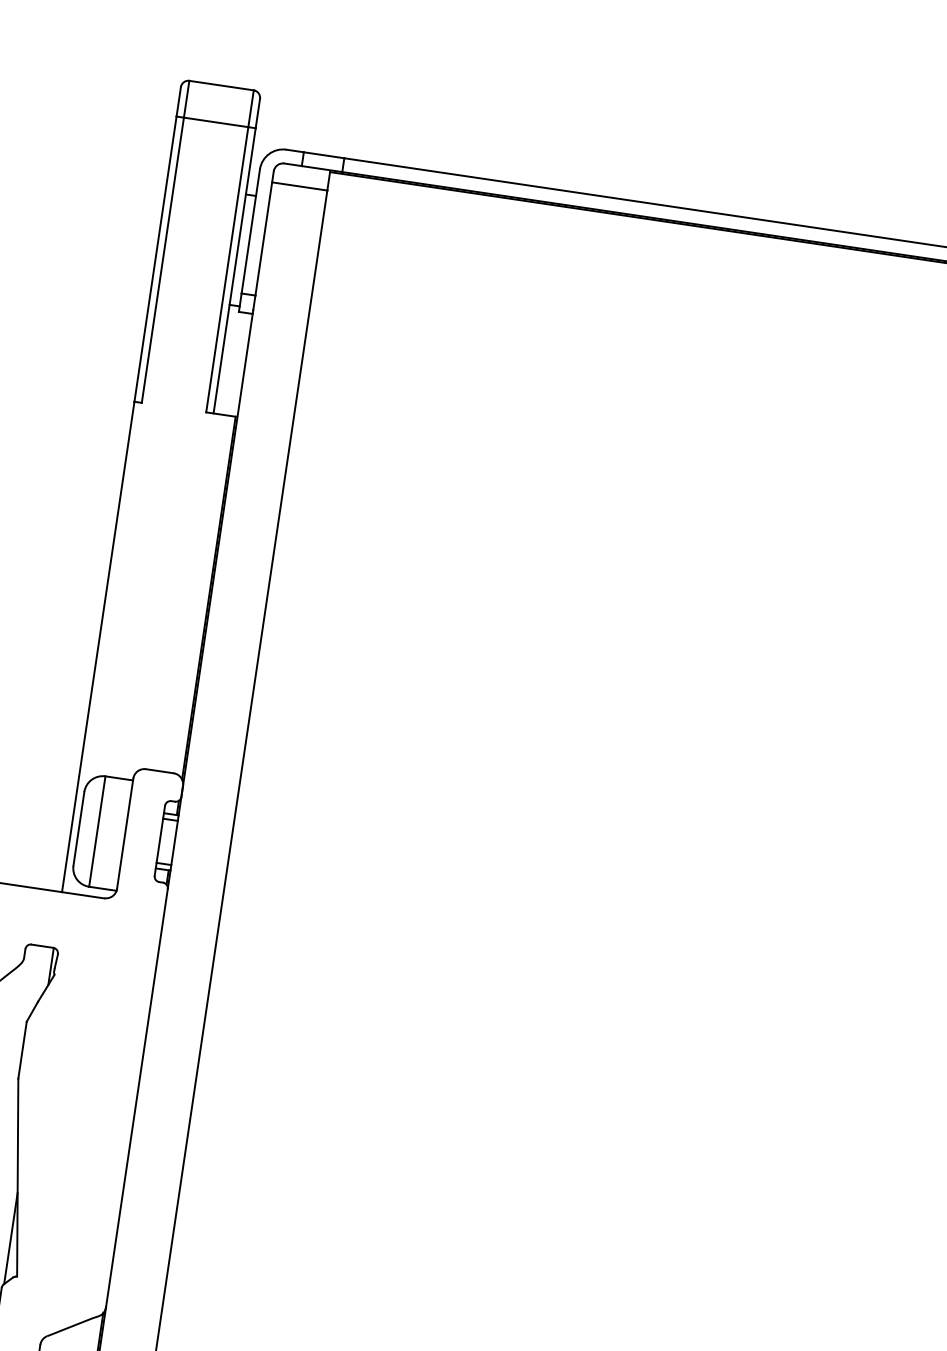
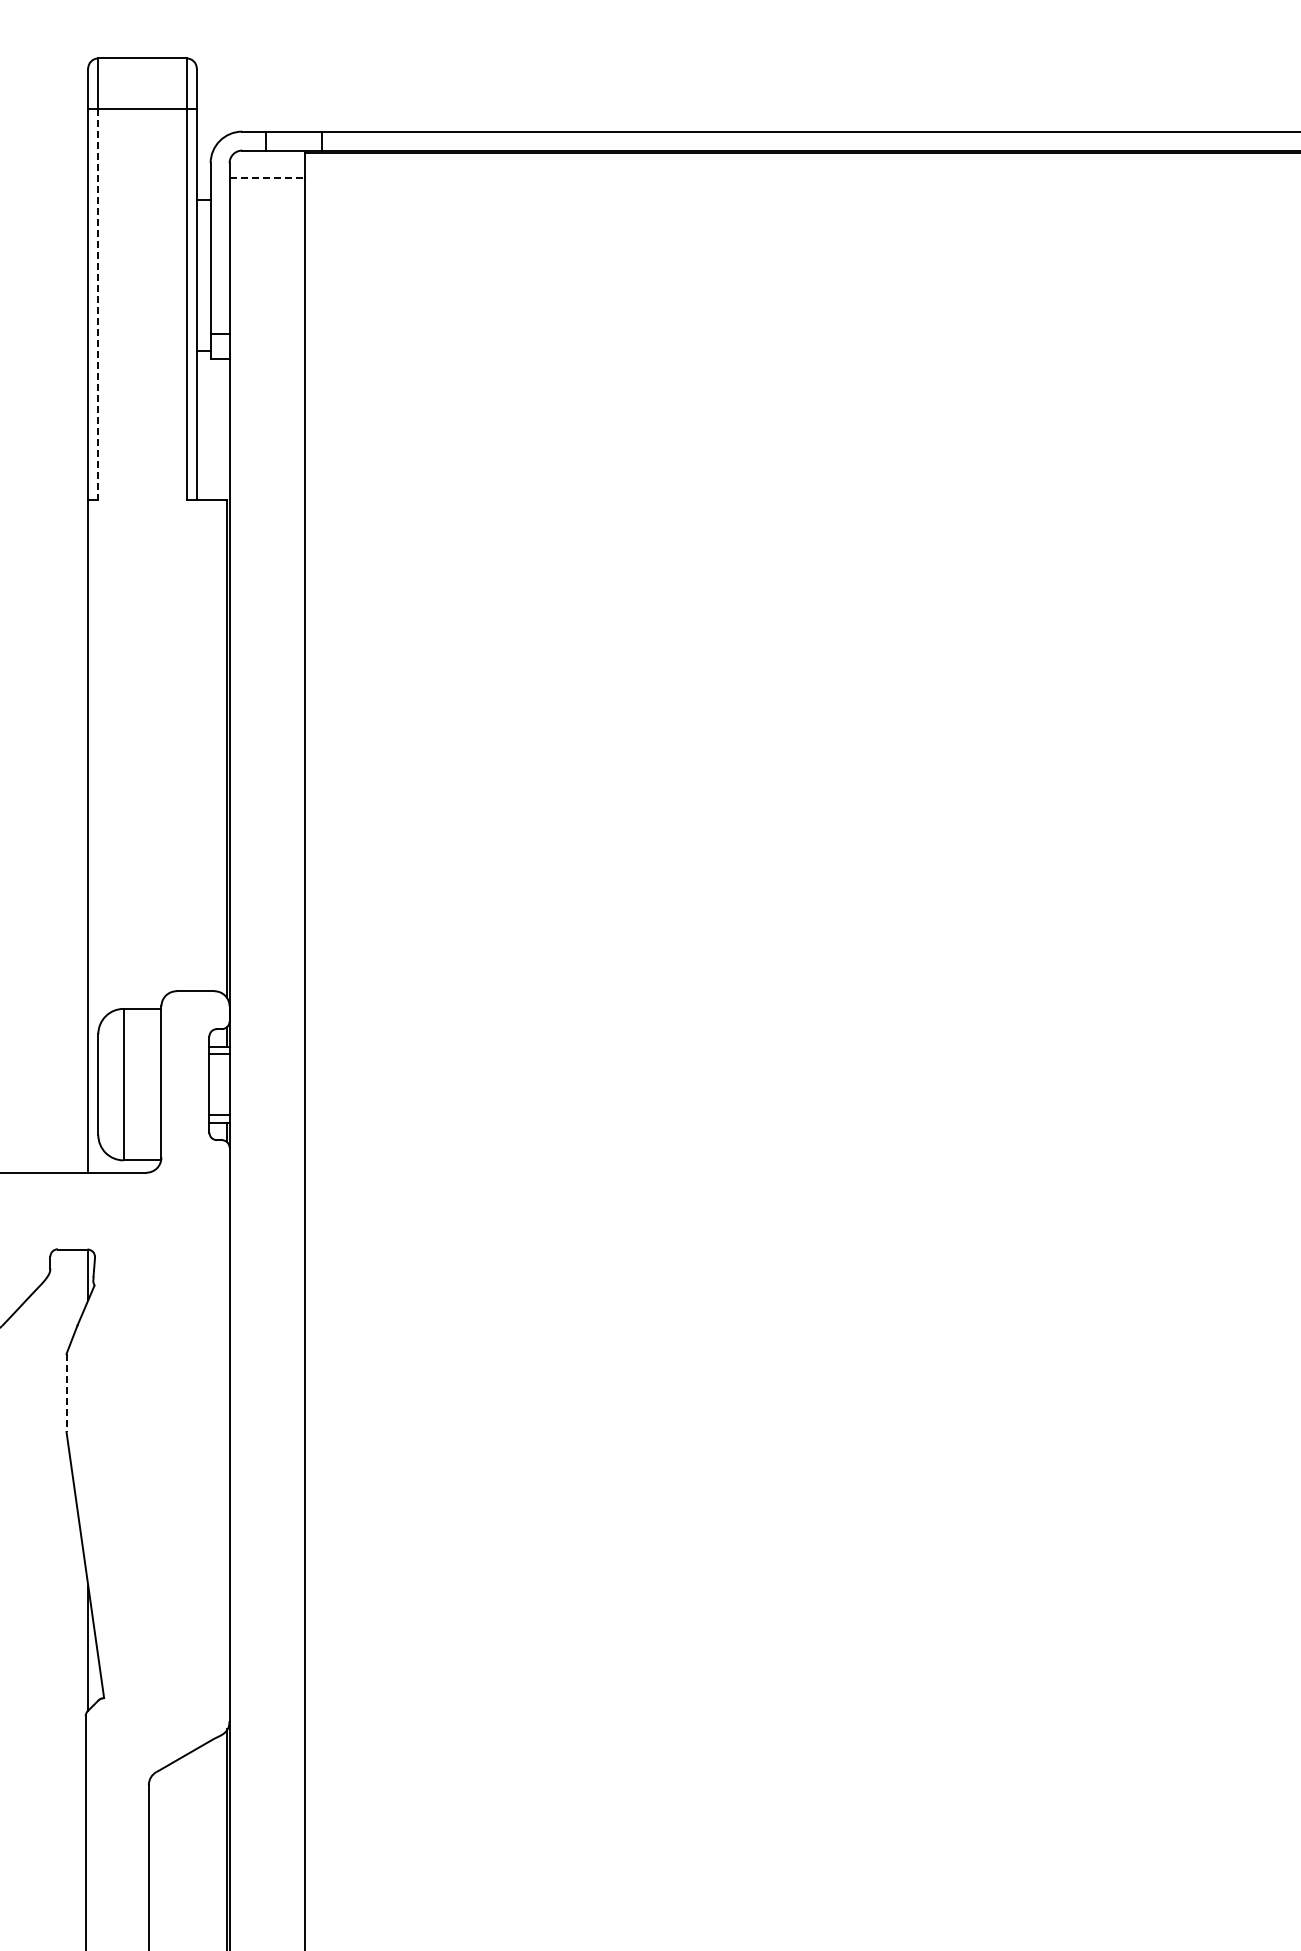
line: (299, 186) -> (267, 178), solid -> dashed
line: (163, 260) -> (98, 304), solid -> dashed
line: (22, 1050) -> (66, 1393), solid -> dashed

